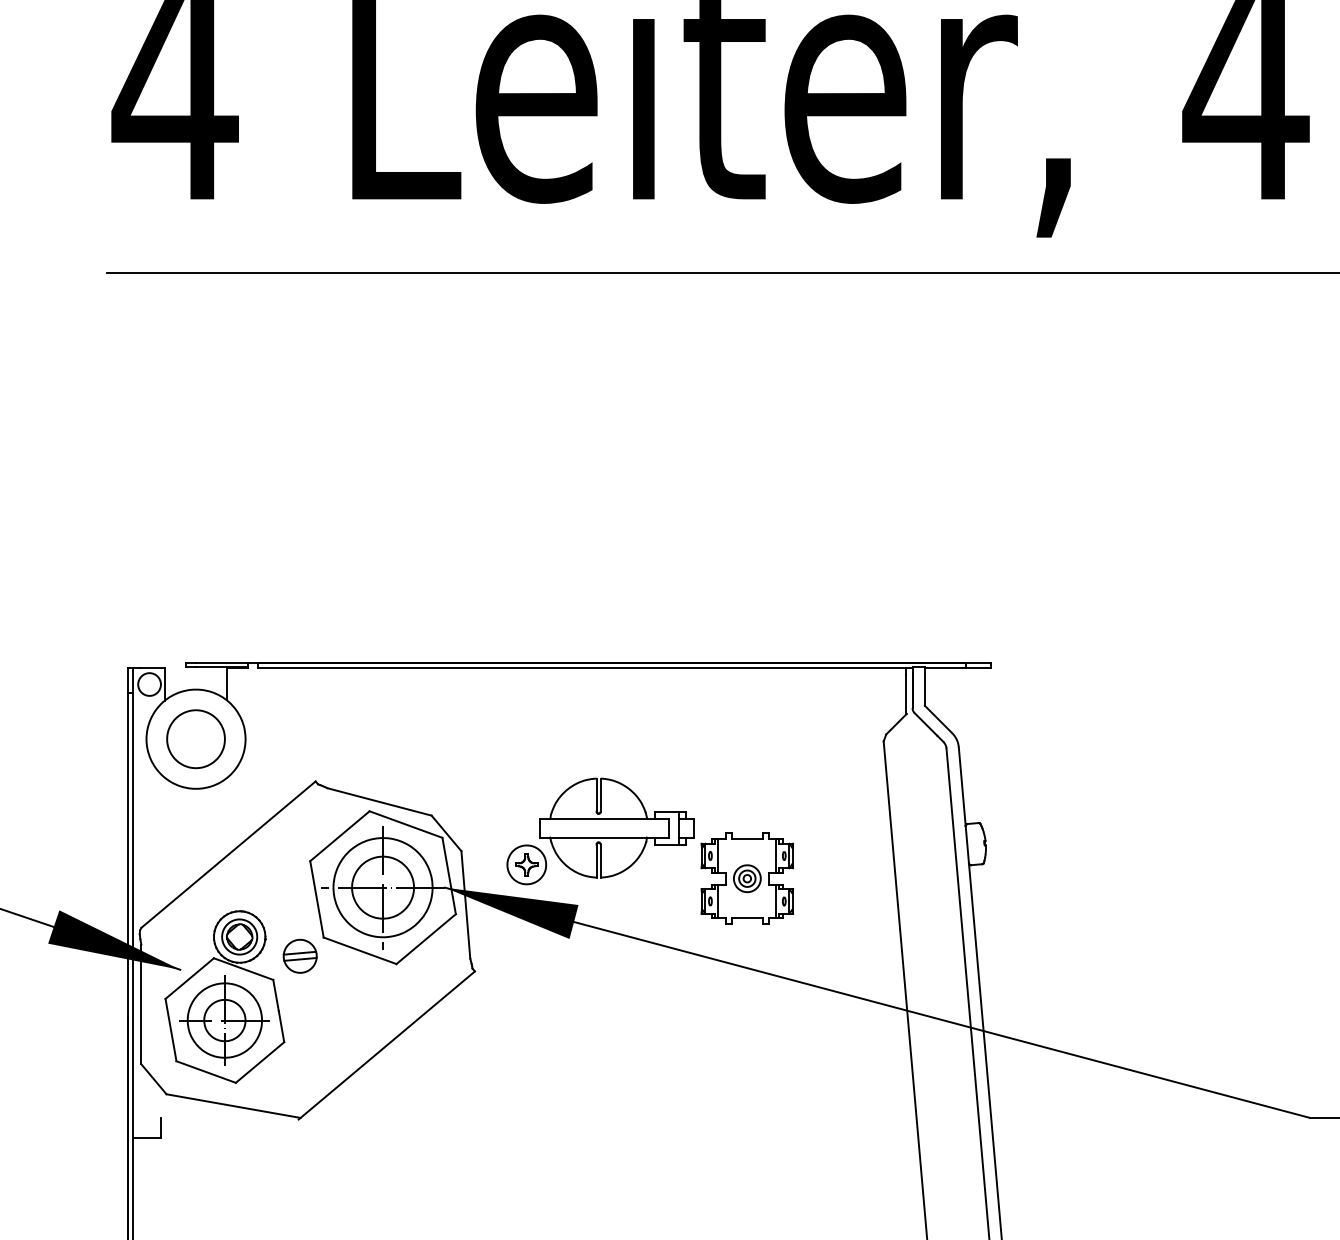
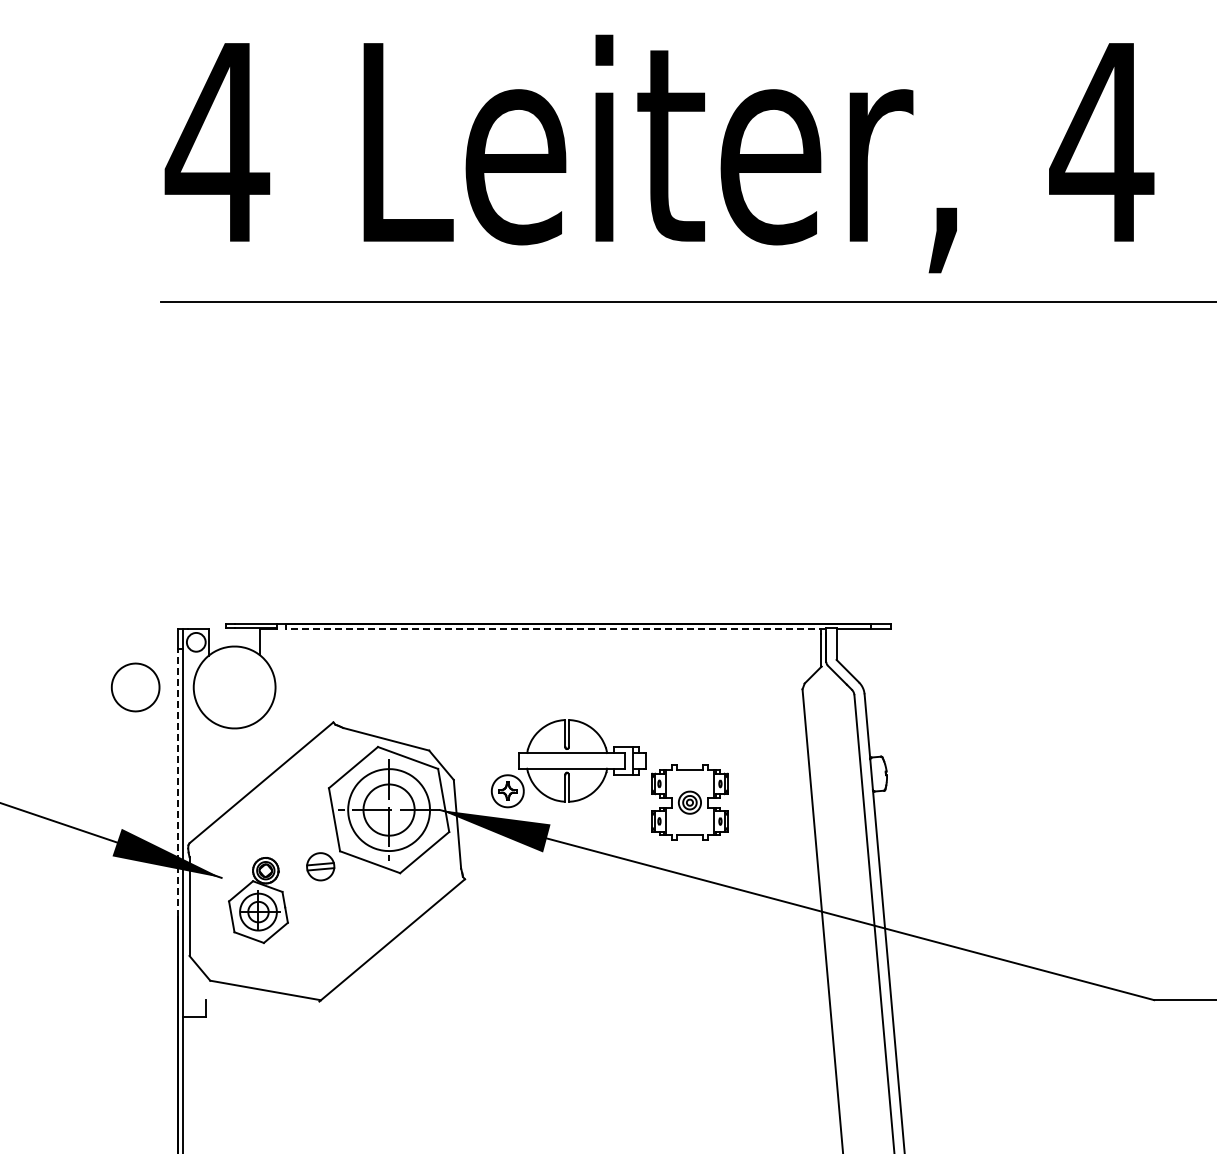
line: (584, 667) -> (555, 628), solid -> dashed
part: (195, 739) -> (135, 687), moved
line: (128, 854) -> (178, 782), solid -> dashed
part: (224, 997) -> (258, 900), size x0.6

